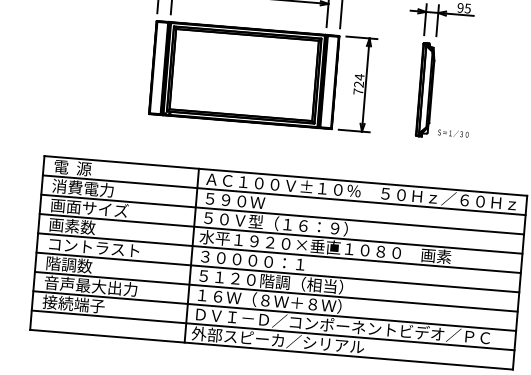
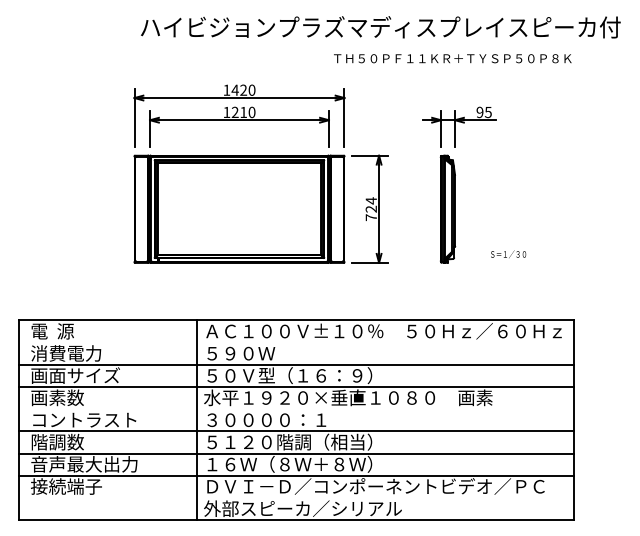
text: (453, 132) -> (508, 253), moved
line: (284, 195) -> (296, 342), removed
line: (279, 253) -> (296, 409), removed
line: (273, 330) -> (296, 497), removed

